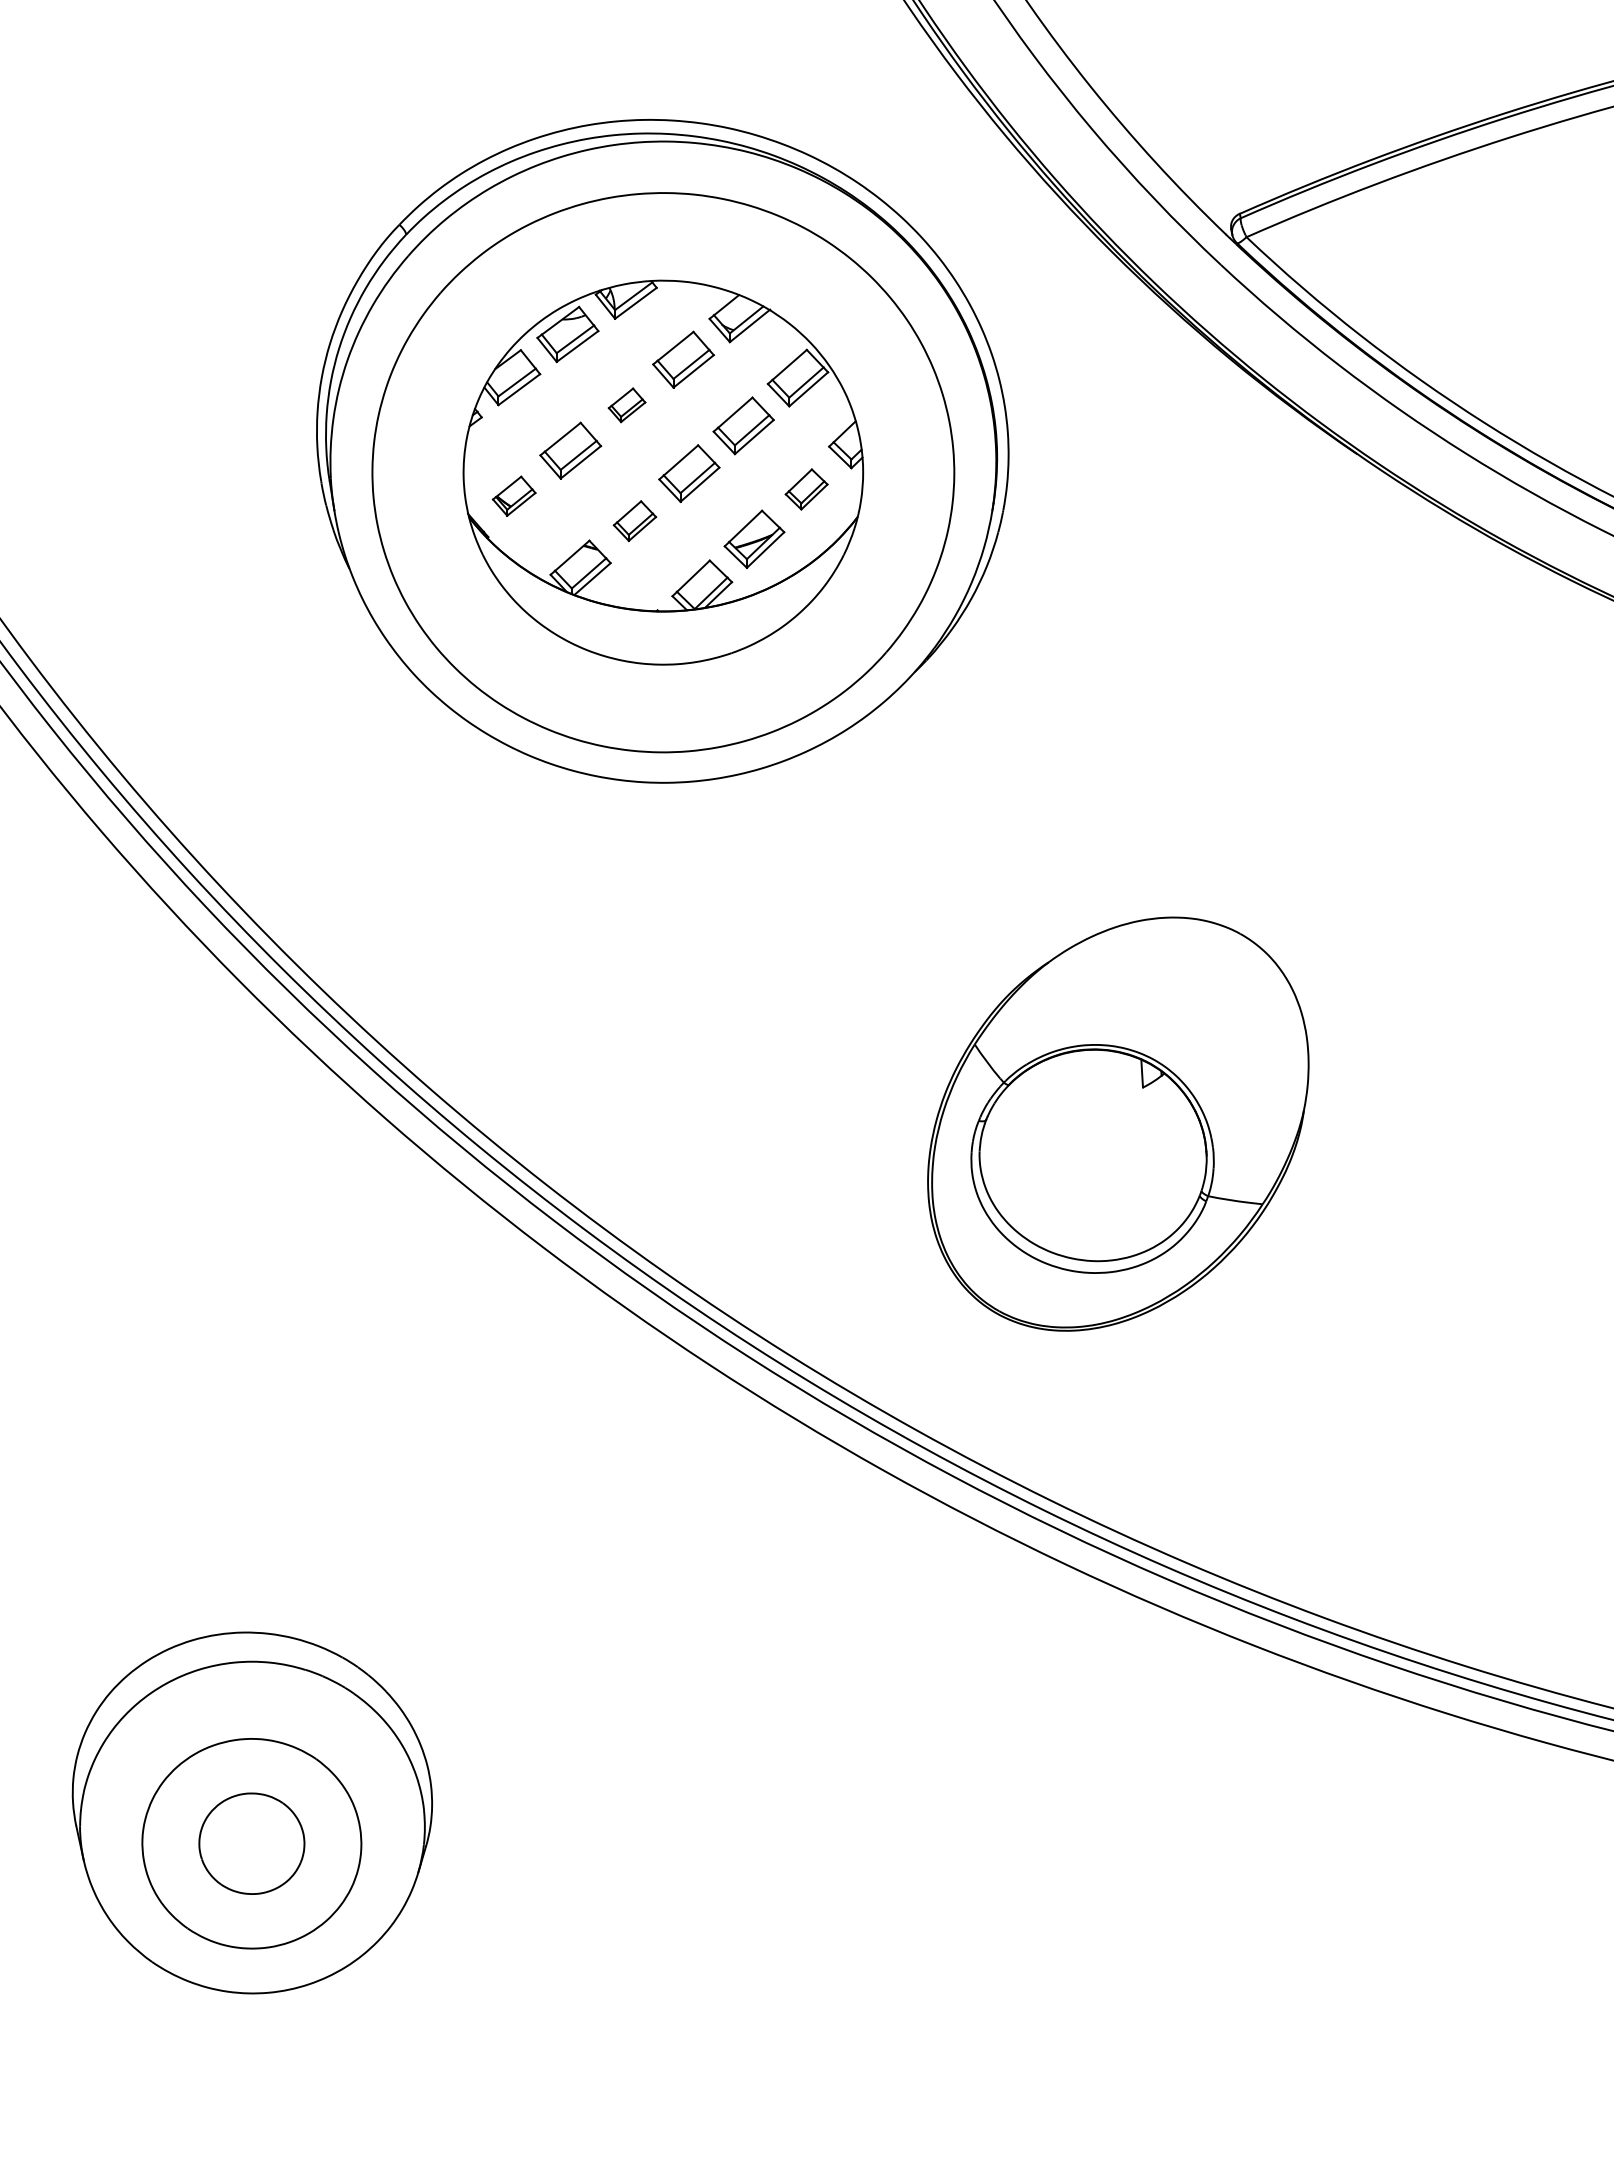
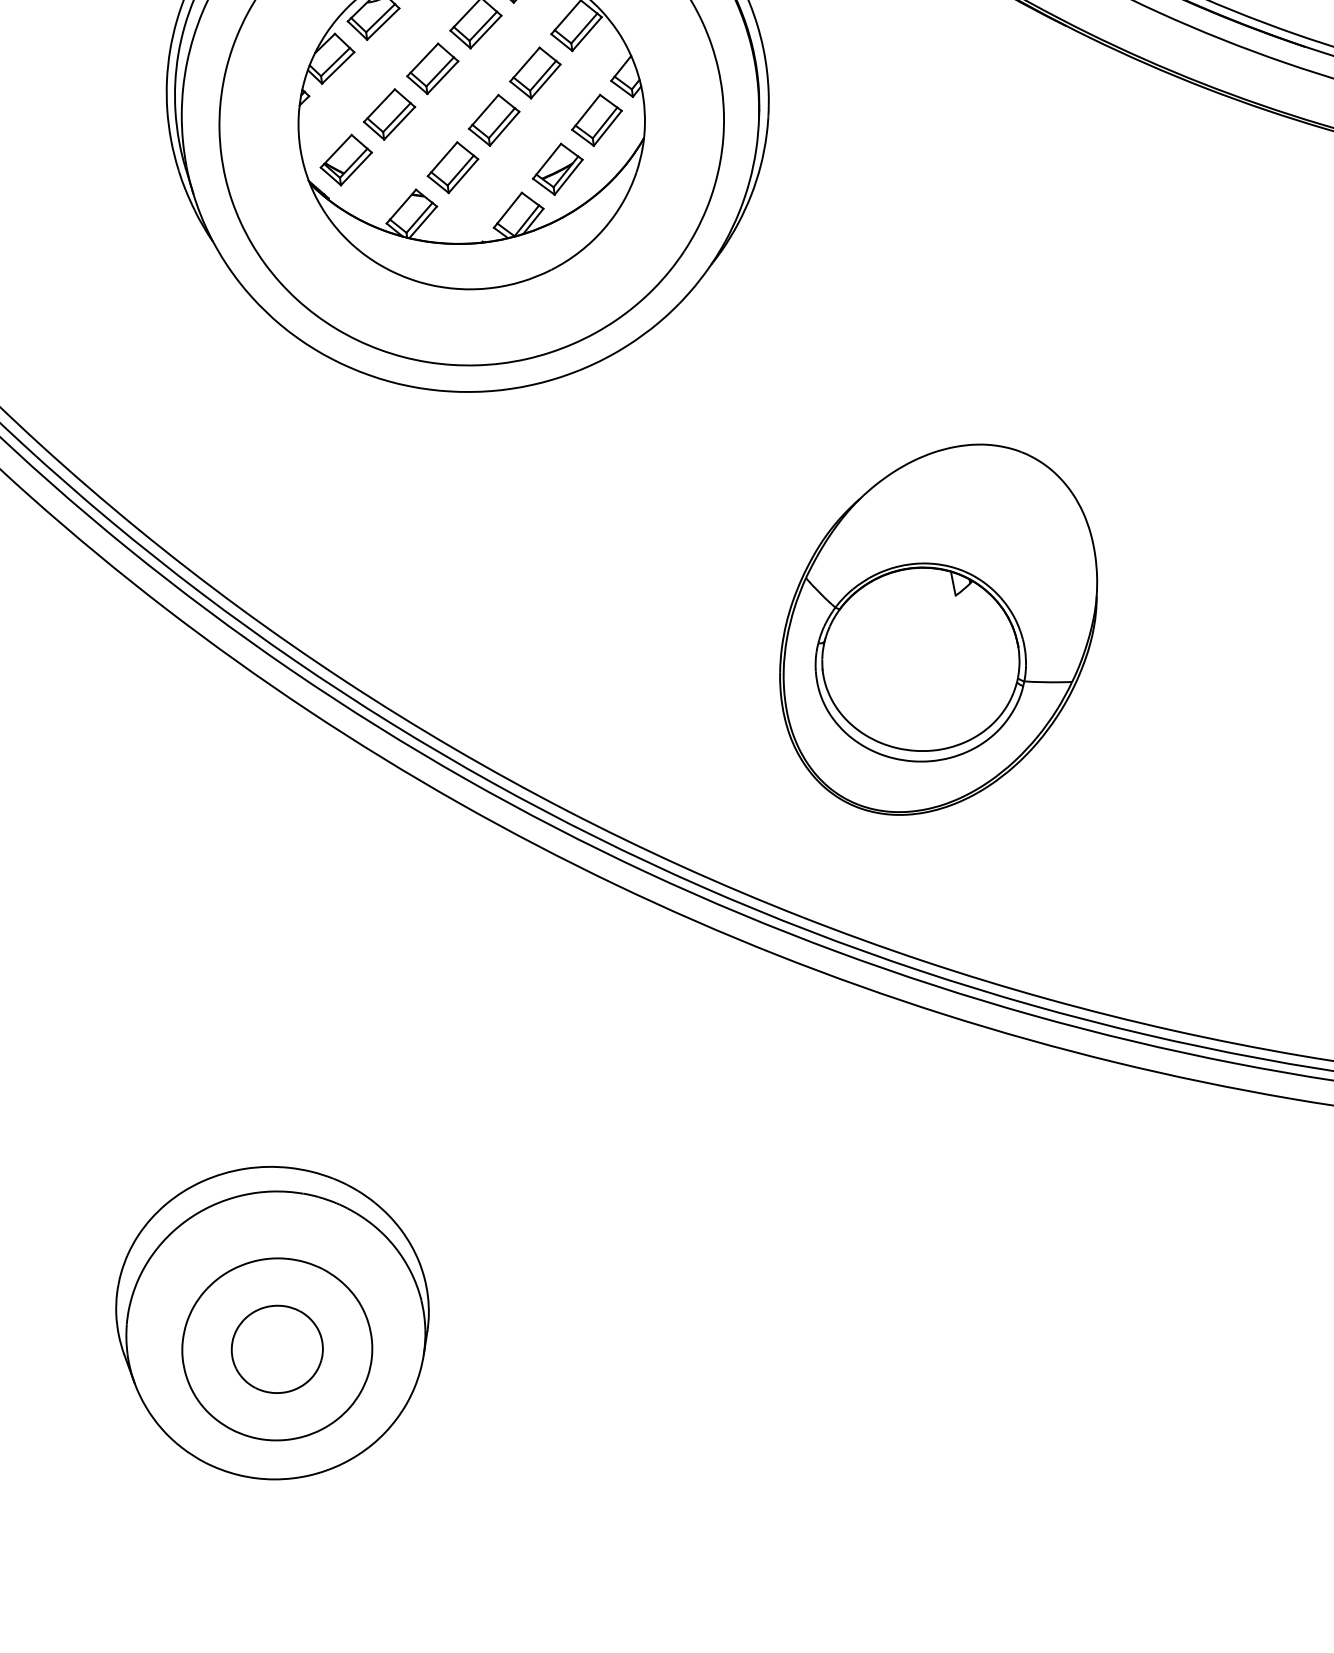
part: (626, 405) -> (432, 69), size x1.67
part: (806, 489) -> (596, 120), size x1.43
part: (513, 496) -> (345, 160), size x1.43
part: (634, 520) -> (452, 167), size x1.43

